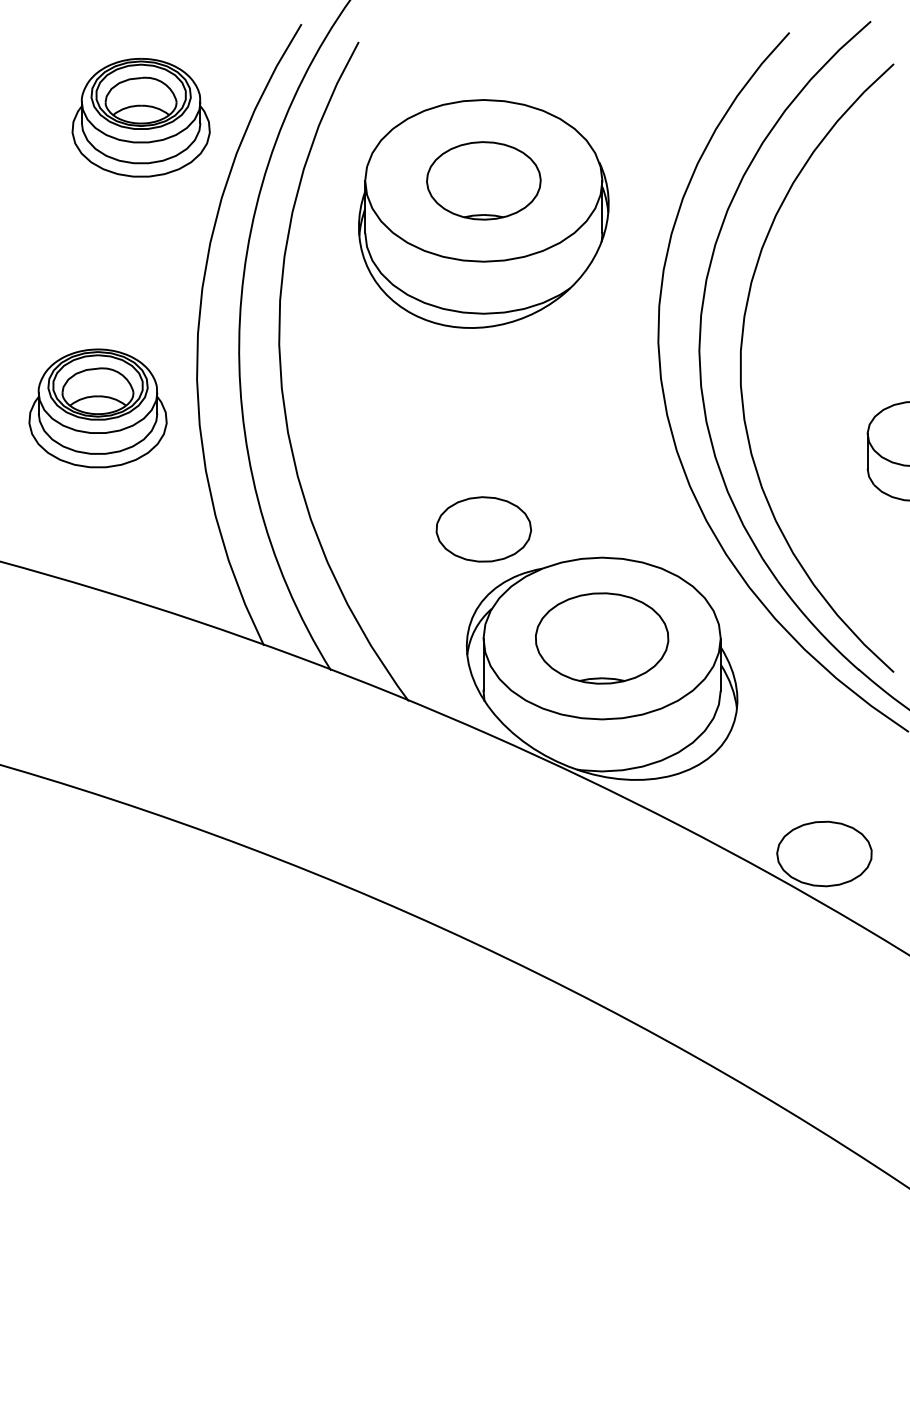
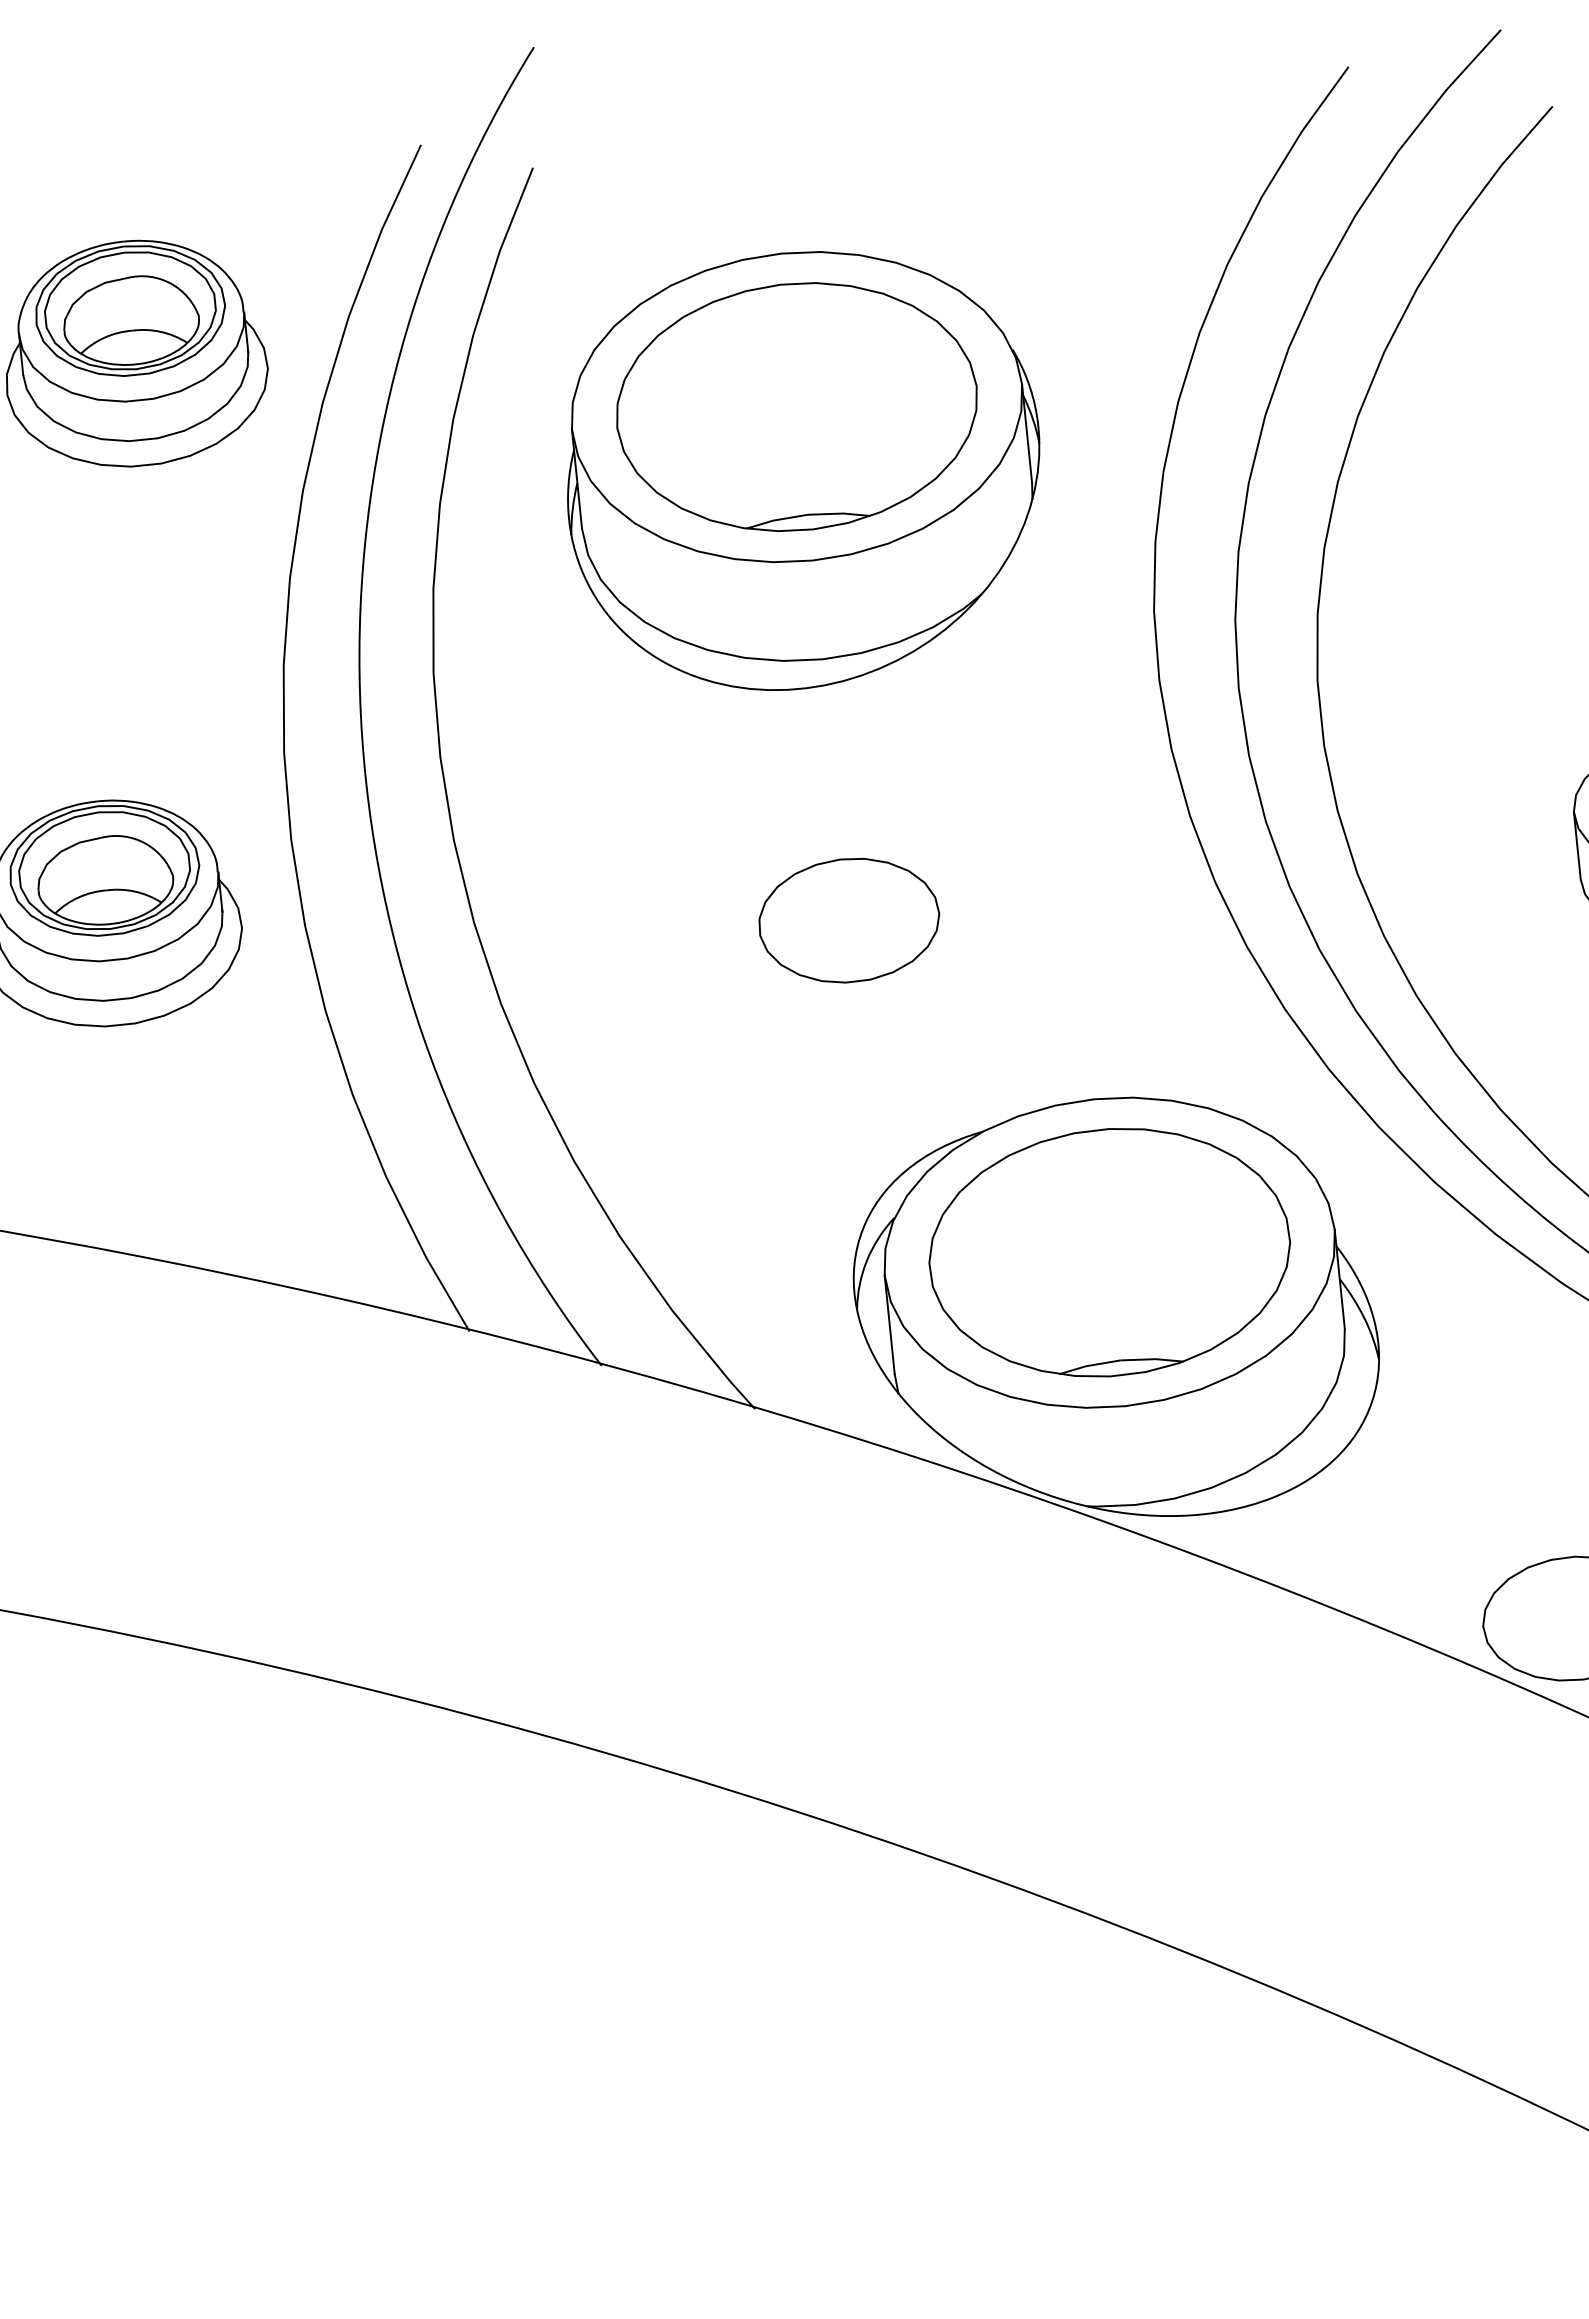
part: (483, 180) -> (796, 406), size x1.67
part: (483, 529) -> (848, 920), moved
part: (601, 638) -> (1108, 1252), size x1.43

